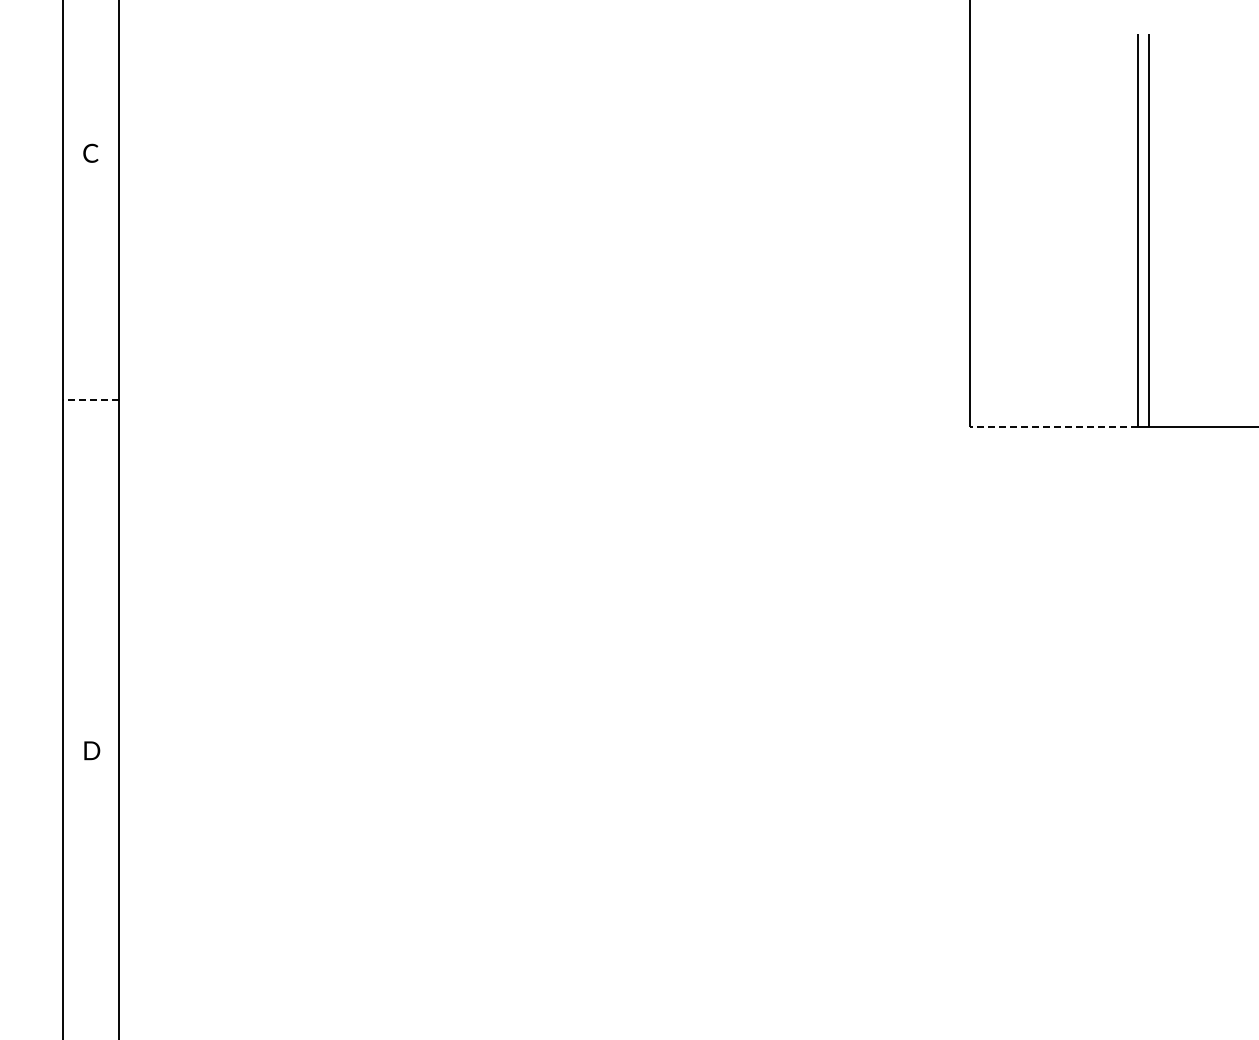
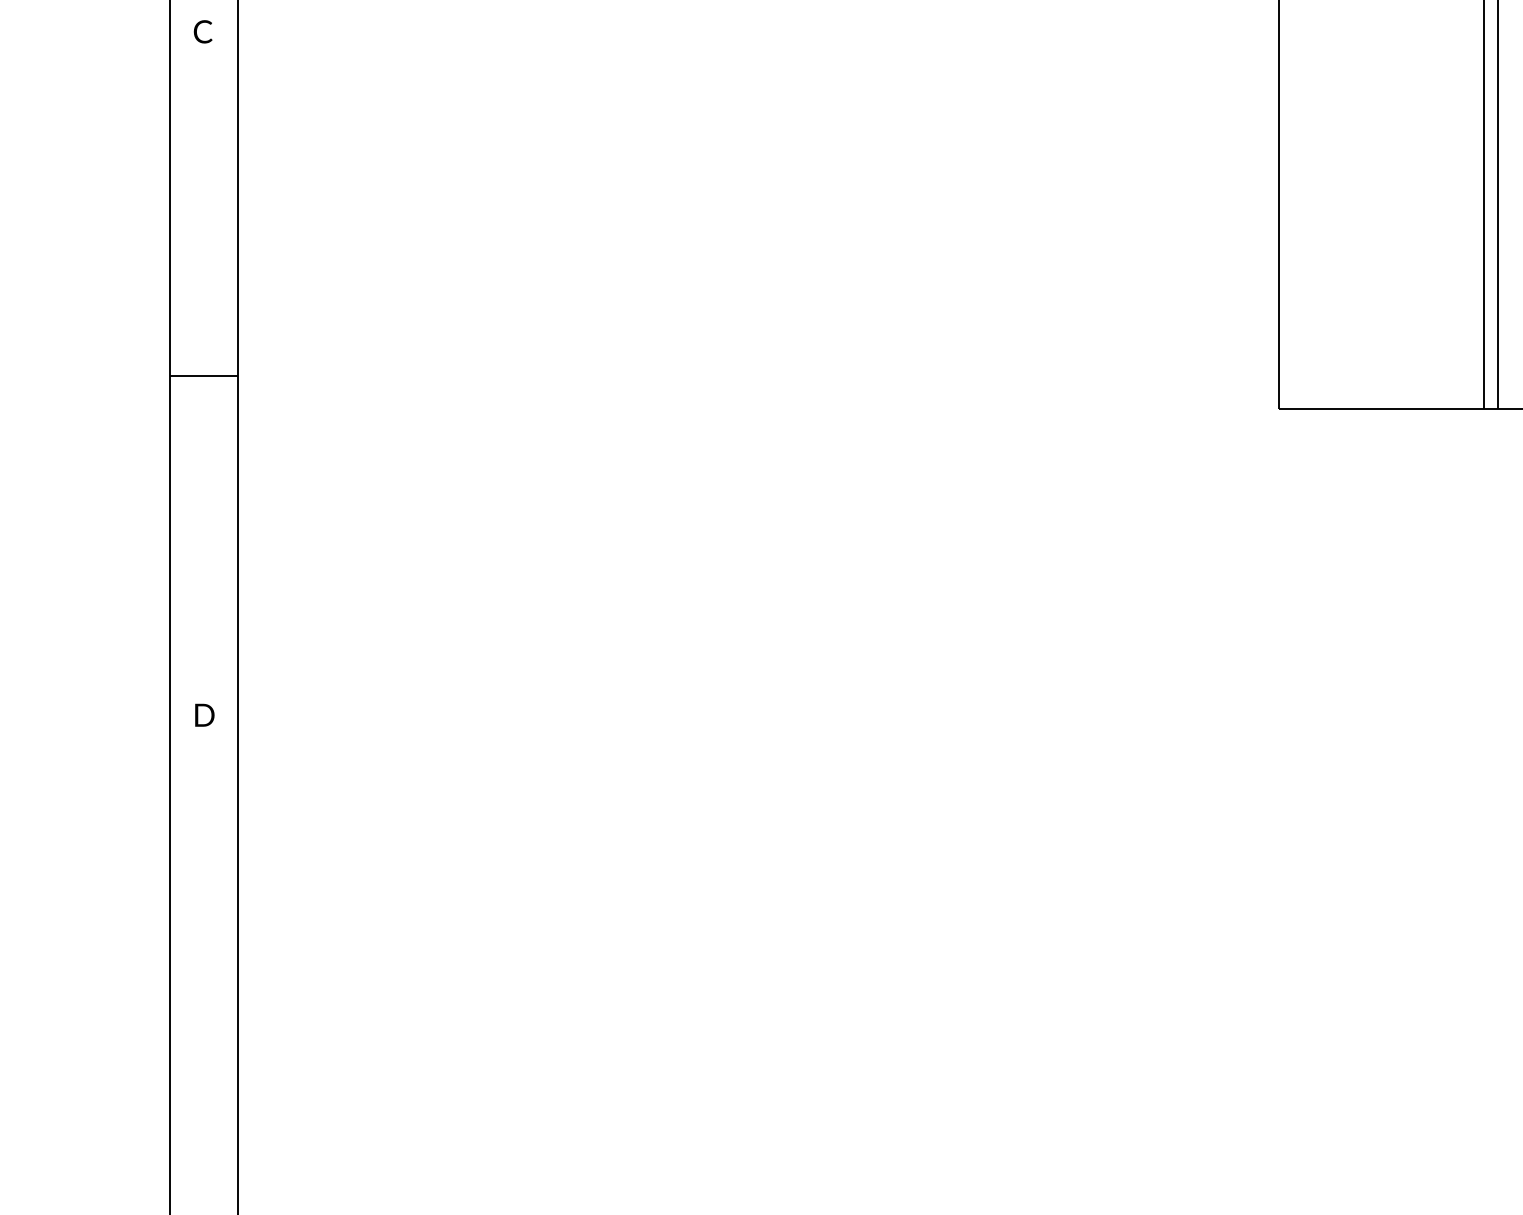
text: (90, 152) -> (202, 30), moved
line: (91, 400) -> (203, 375), dashed -> solid
line: (1054, 427) -> (1382, 408), dashed -> solid
text: (92, 750) -> (205, 714), moved

